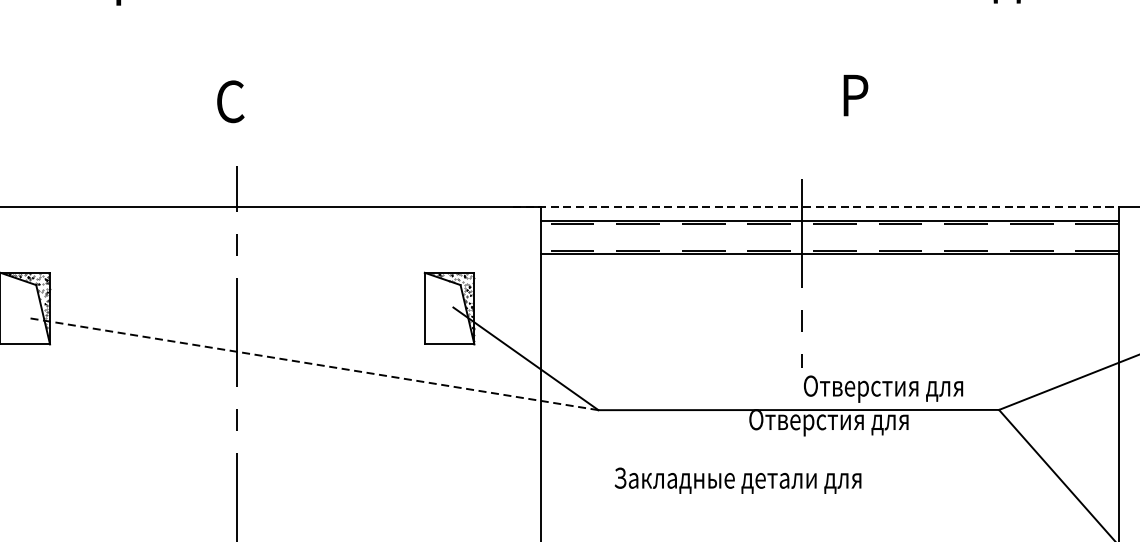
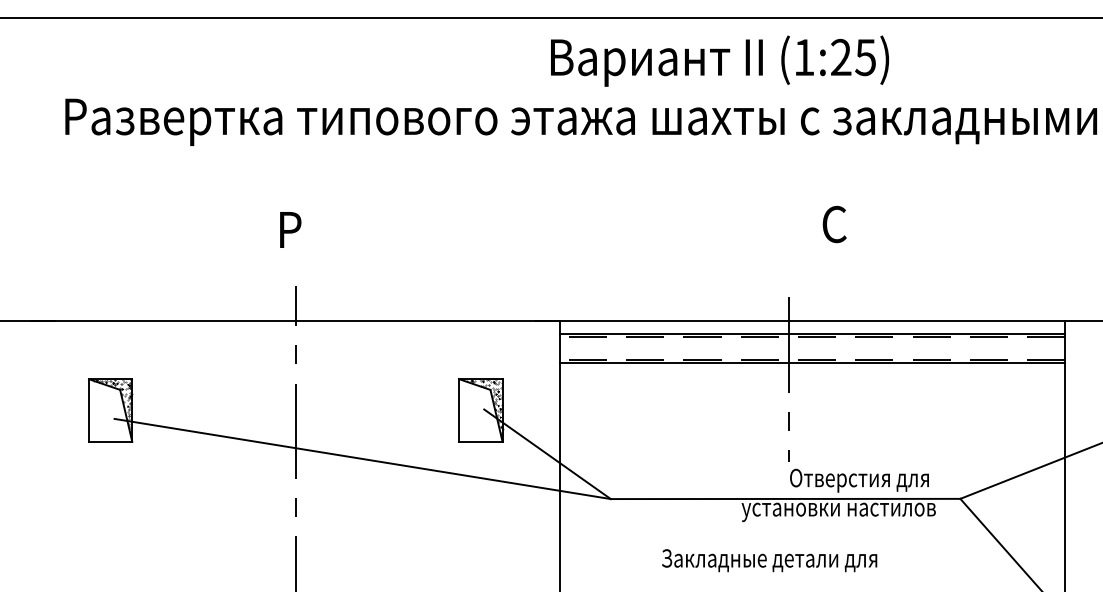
text: (854, 95) -> (834, 224), Р -> С
text: (230, 101) -> (289, 229), С -> Р
line: (817, 206) -> (801, 321), dashed -> solid
line: (313, 363) -> (362, 458), dashed -> solid
text: (859, 424) -> (838, 511), Отверстия для -> установки настилов
text: (737, 480) -> (769, 560), moved

